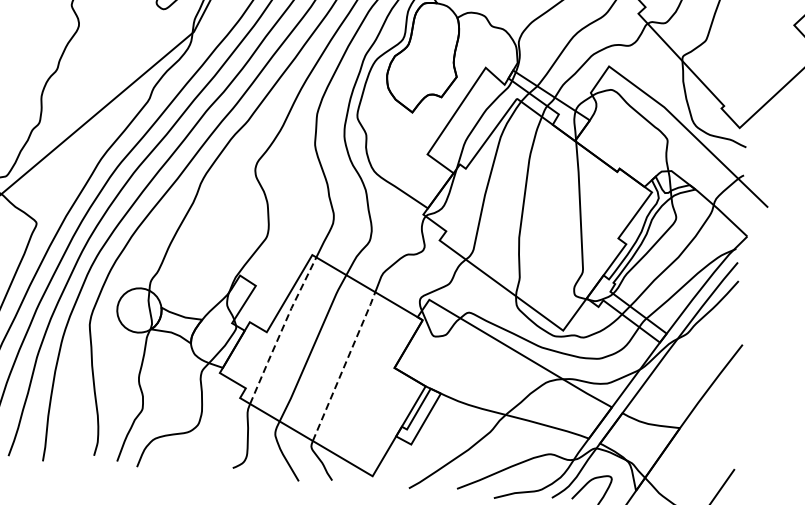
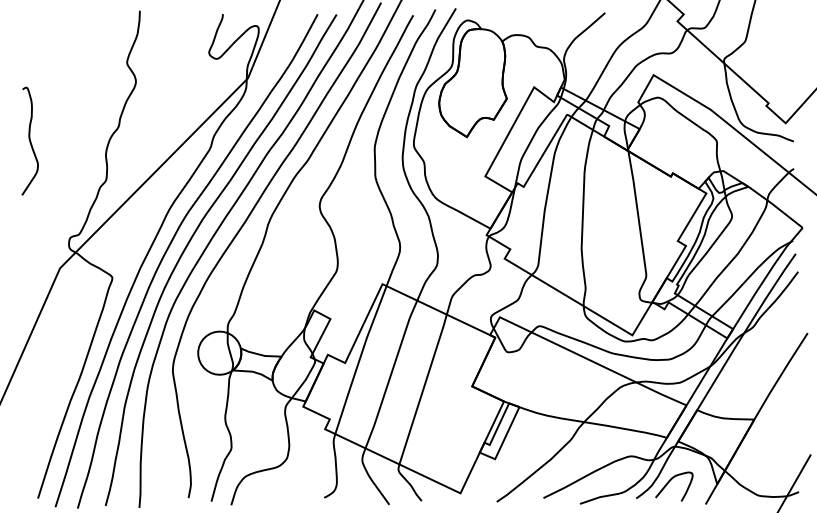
line: (281, 329) -> (359, 359), dashed -> solid
line: (344, 365) -> (423, 388), dashed -> solid

